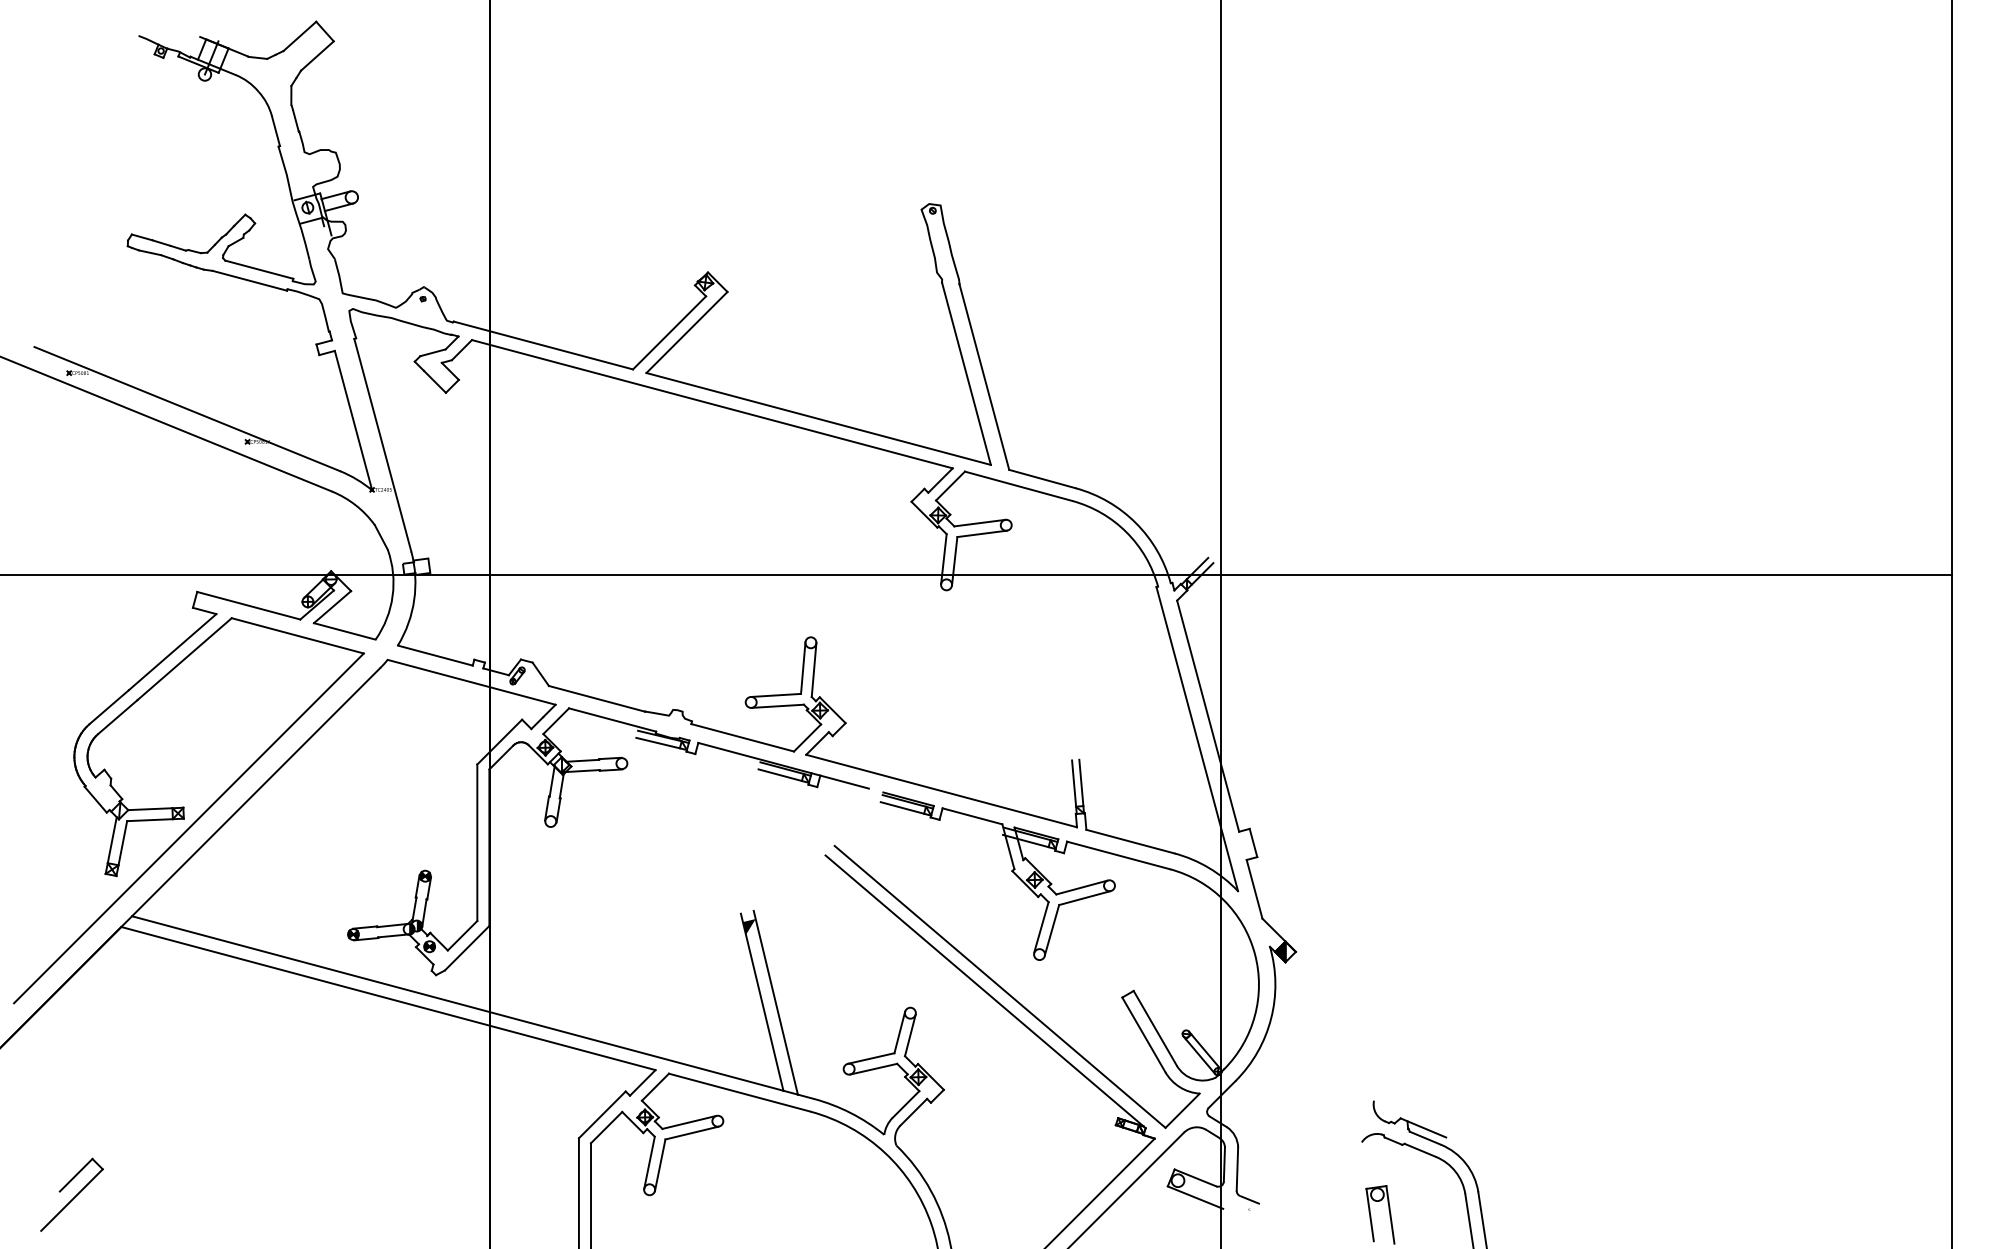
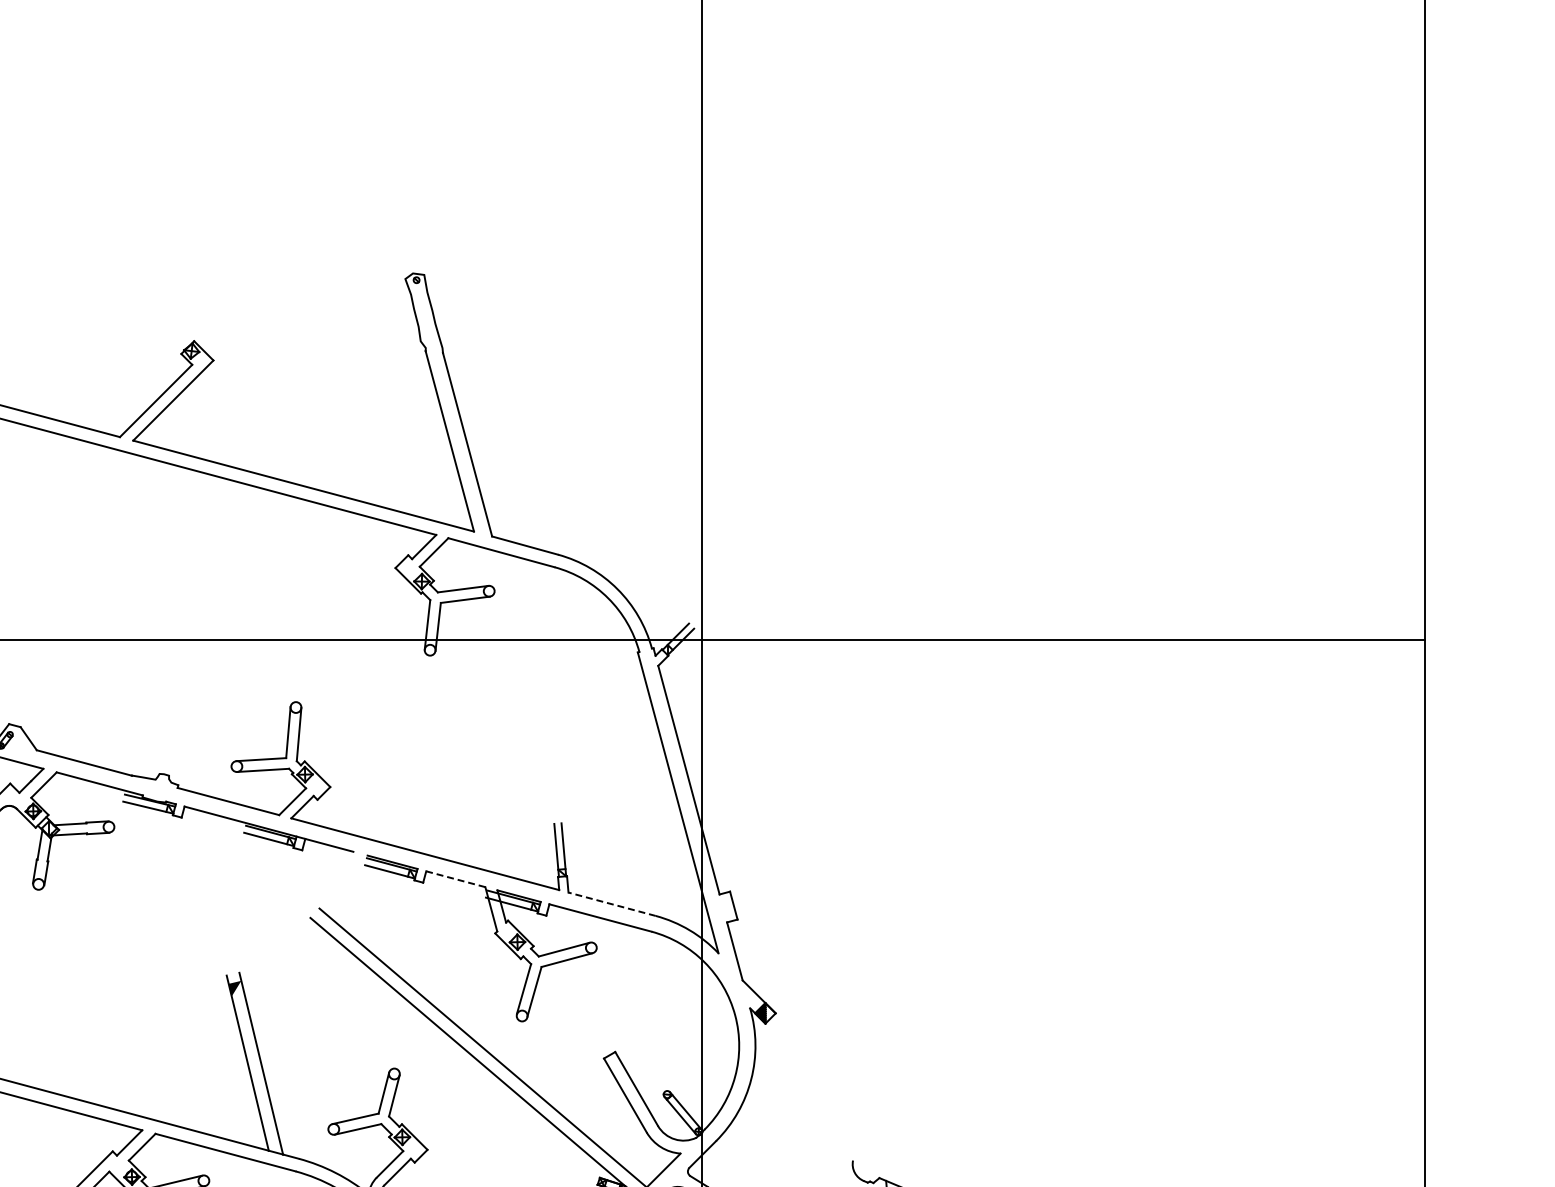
line: (972, 816) -> (455, 879), solid -> dashed
line: (1130, 841) -> (612, 904), solid -> dashed

